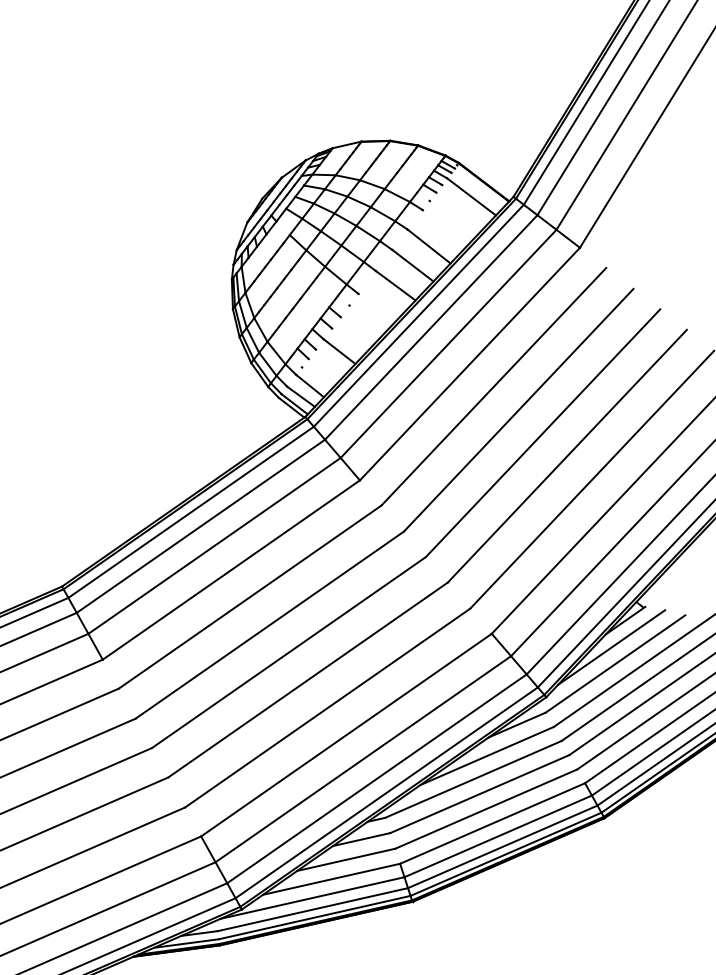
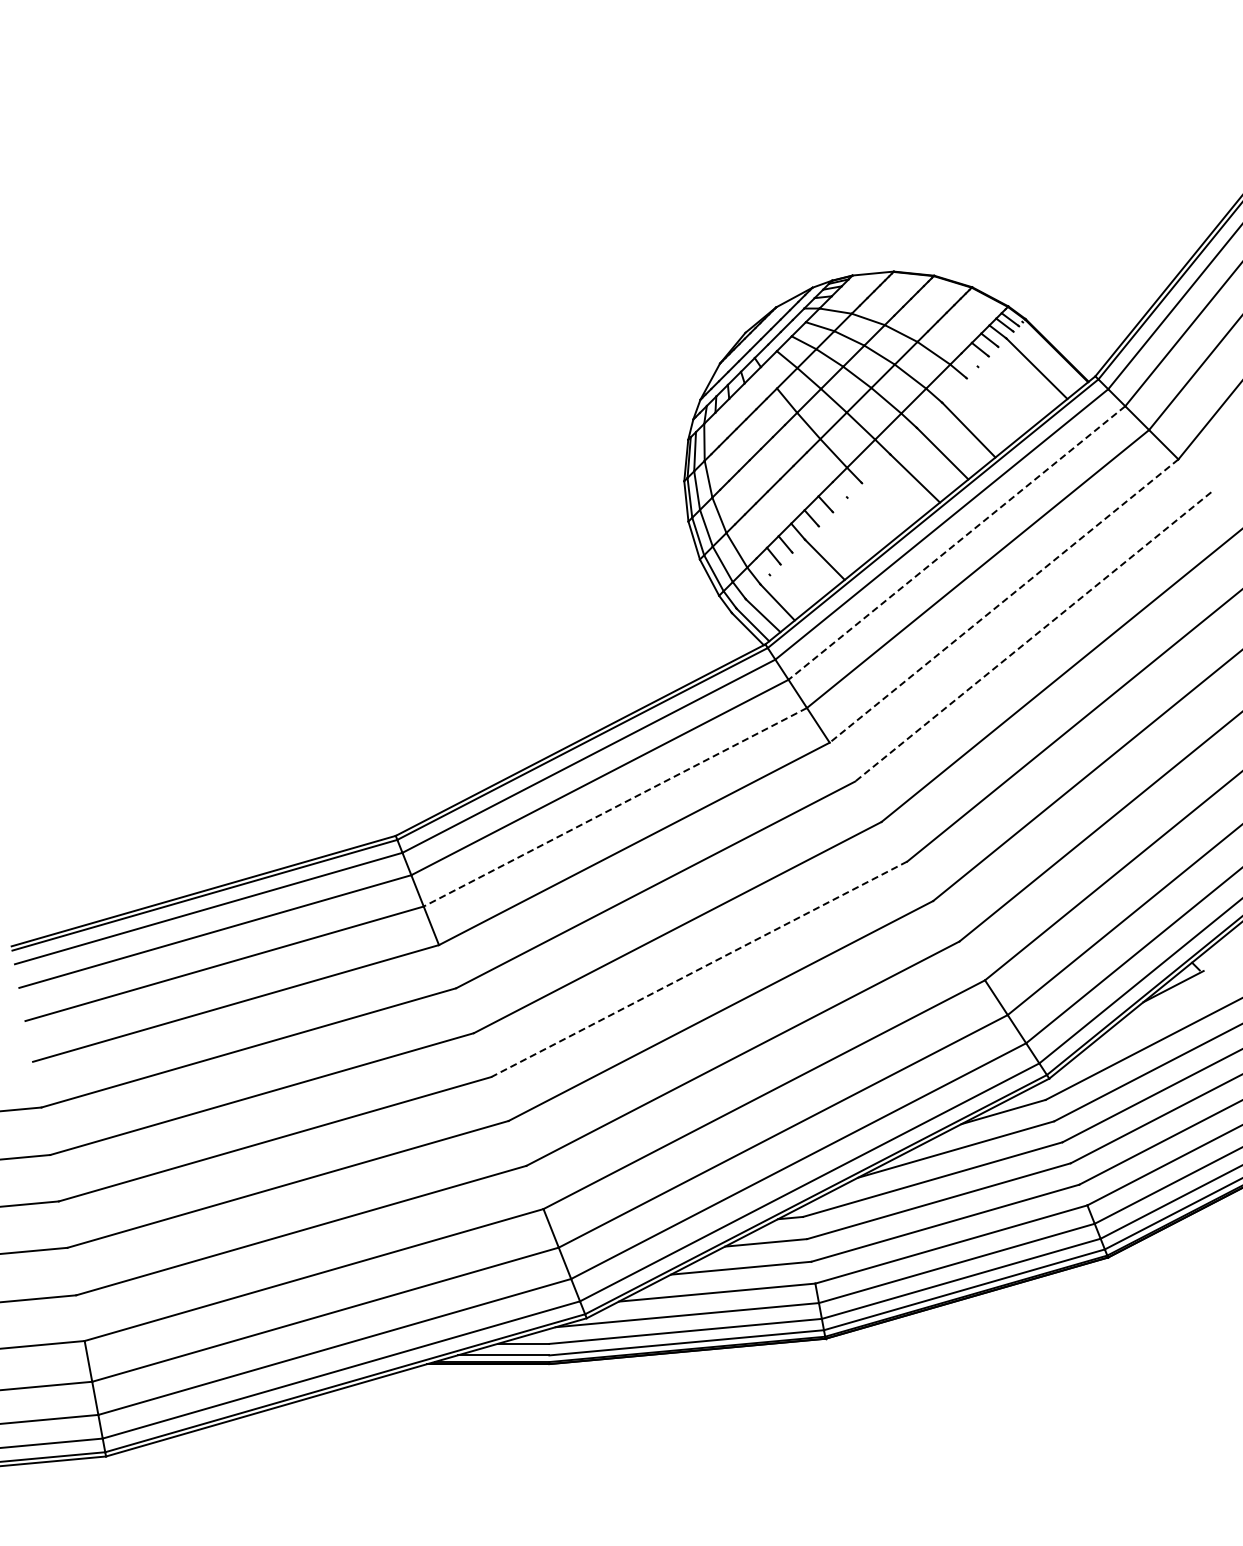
line: (431, 327) -> (956, 543), solid -> dashed
line: (470, 364) -> (1004, 601), solid -> dashed
line: (493, 387) -> (1032, 637), solid -> dashed
line: (214, 546) -> (615, 807), solid -> dashed
line: (611, 647) -> (1148, 1021), removed
line: (288, 652) -> (698, 969), solid -> dashed

